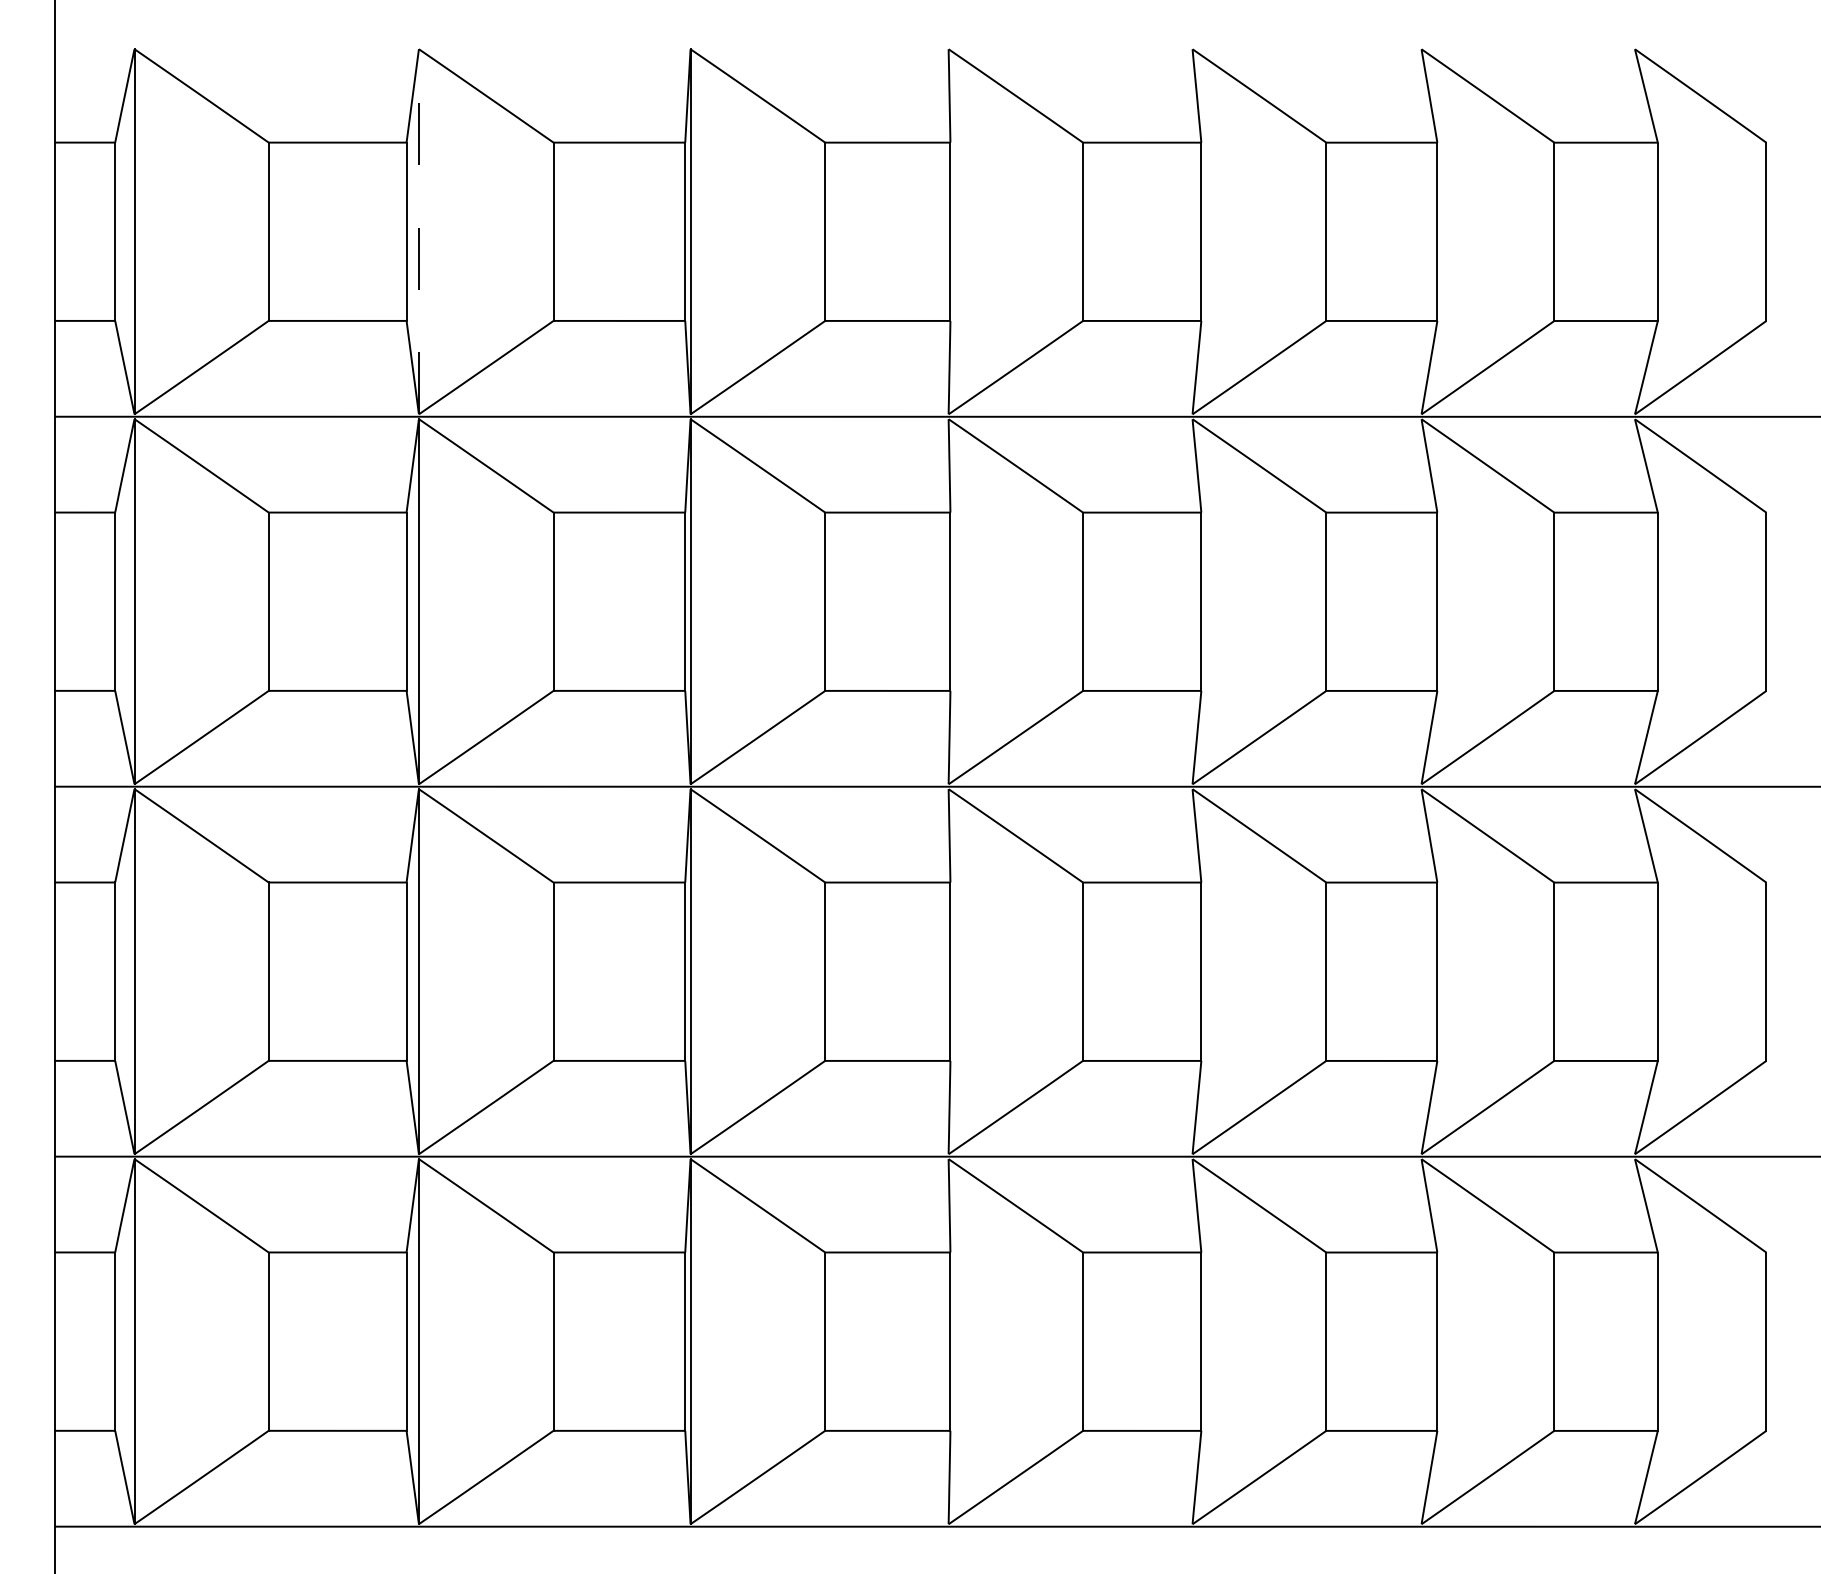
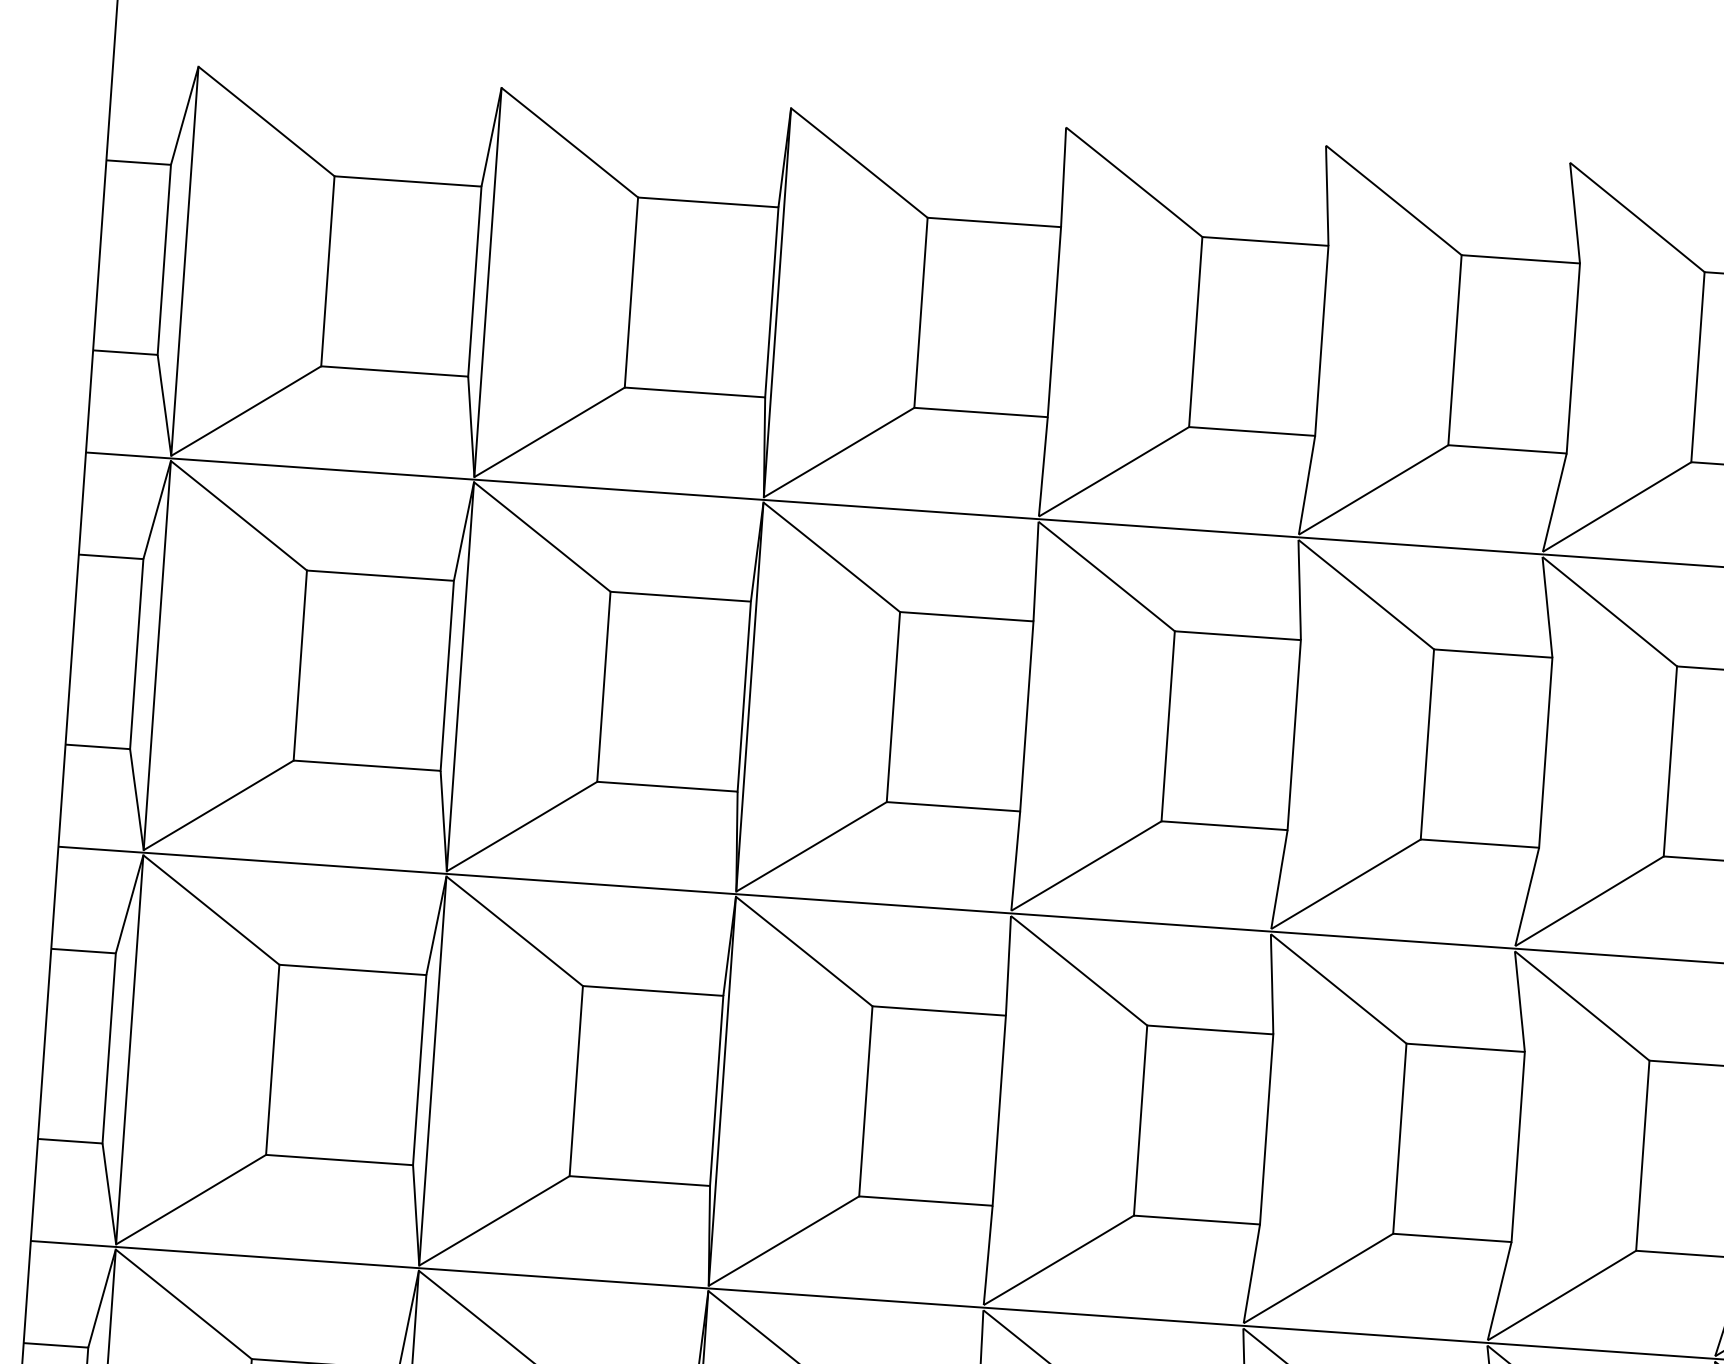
line: (418, 231) -> (487, 282), dashed -> solid

